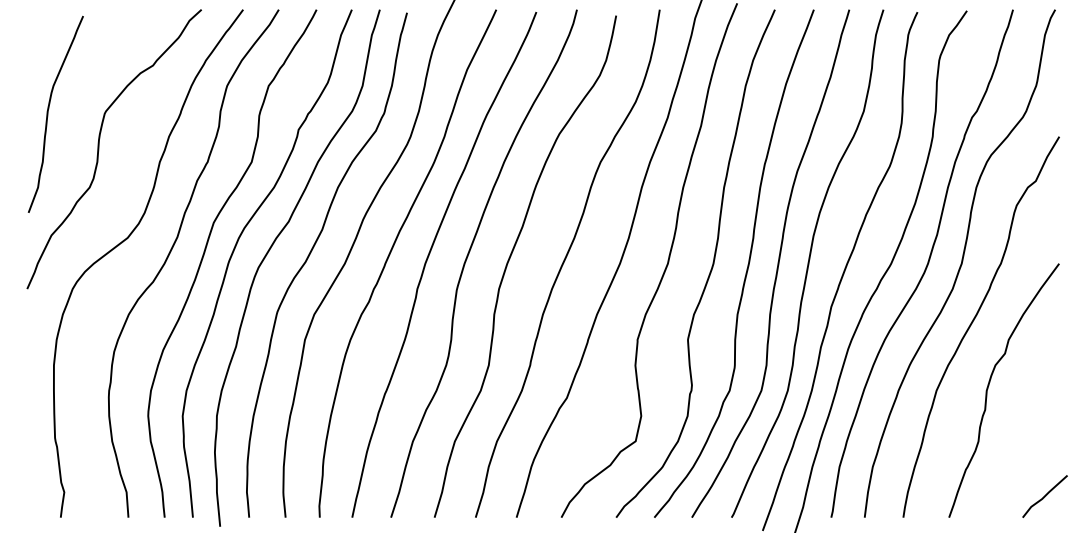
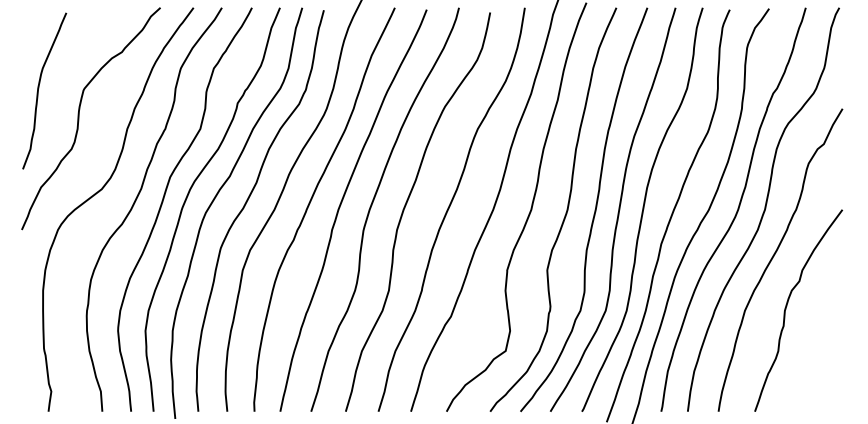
line: (1044, 496) -> (830, 394), removed

